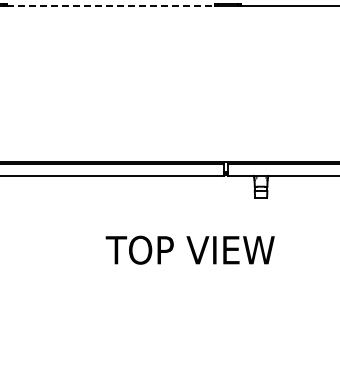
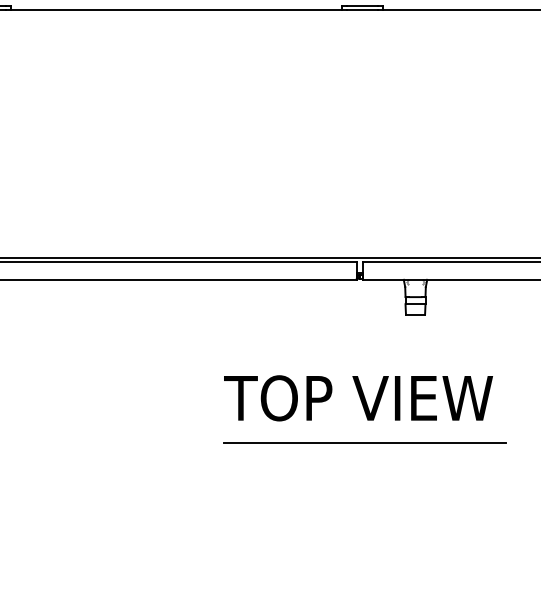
line: (111, 6) -> (177, 10), dashed -> solid
text: (189, 249) -> (357, 397), moved
line: (228, 278) -> (363, 443), added

